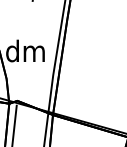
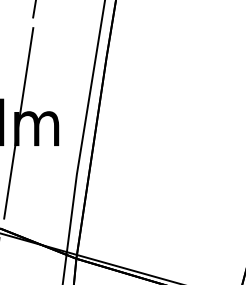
line: (25, 51) -> (17, 123), added

